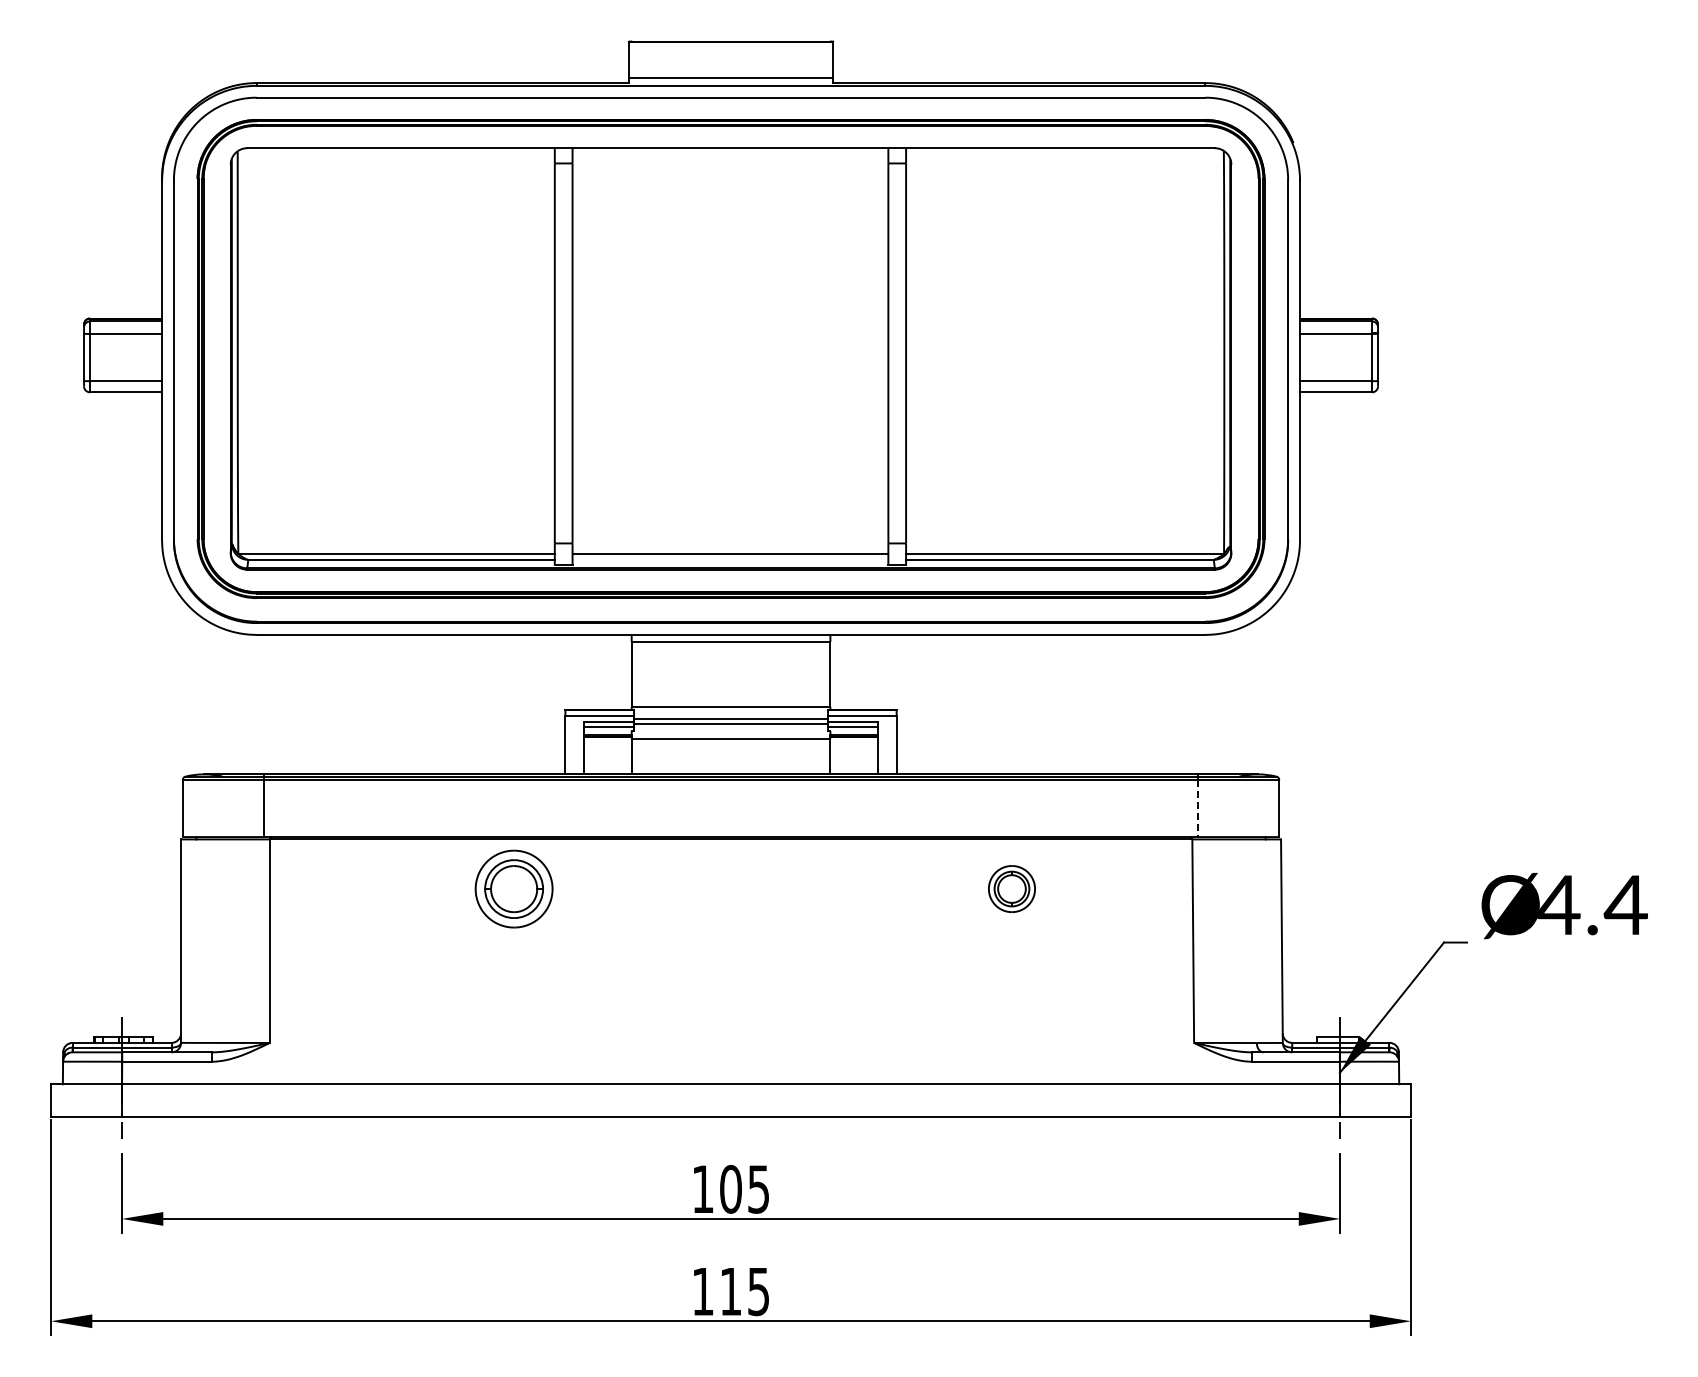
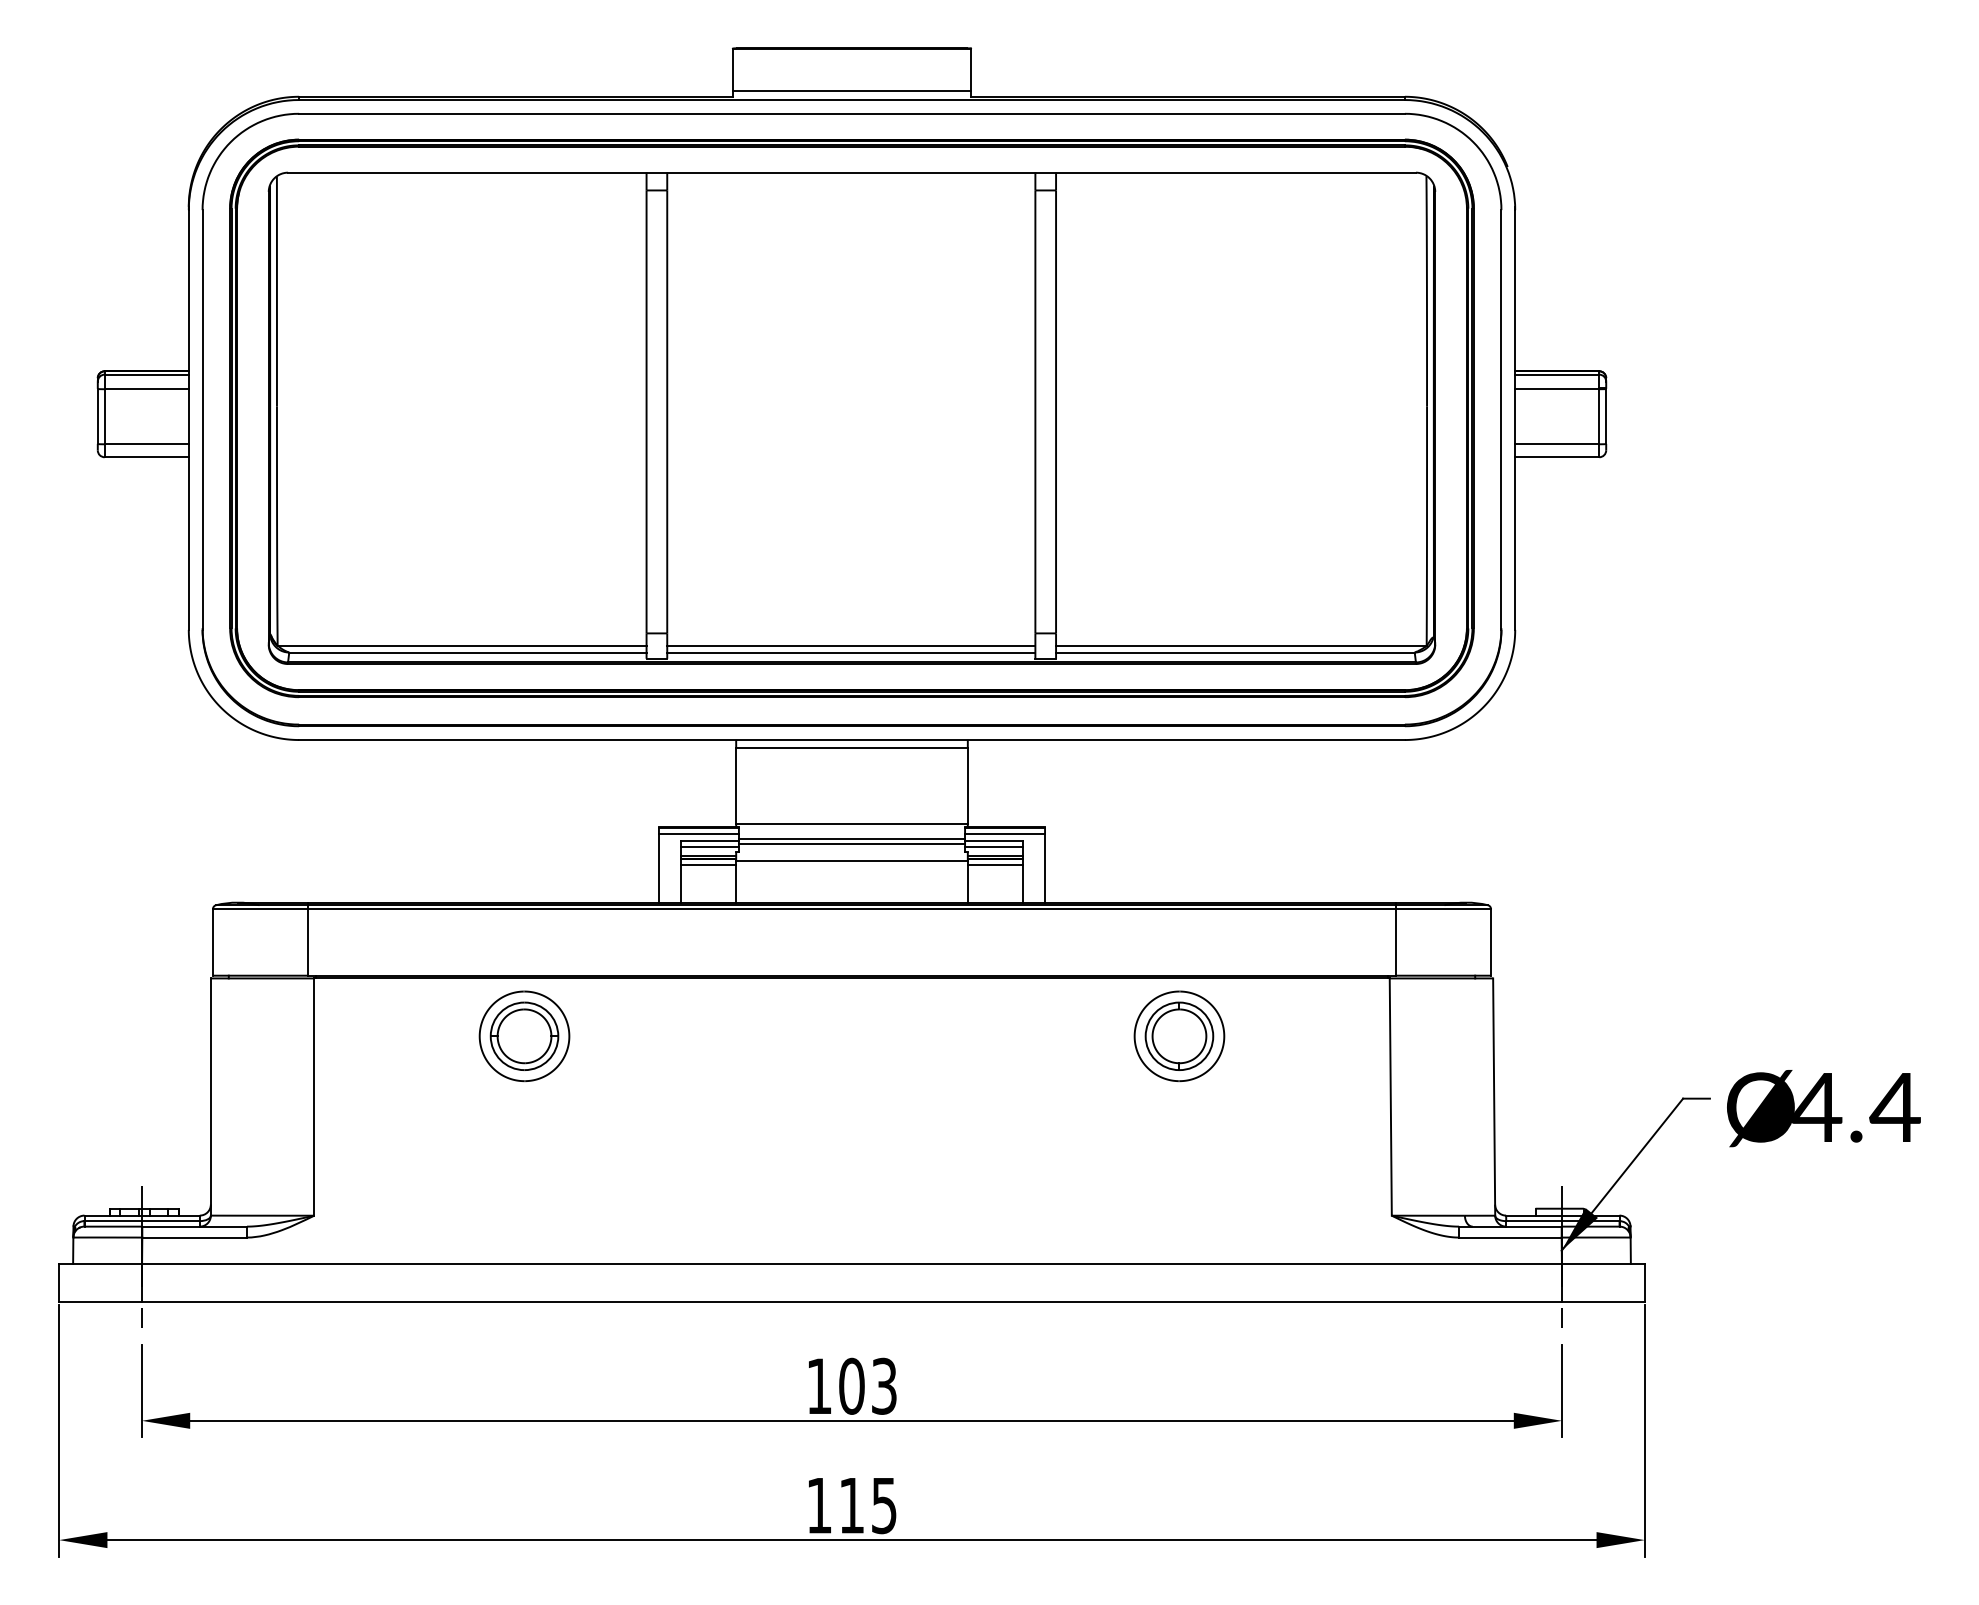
line: (730, 559) -> (851, 652), added
line: (607, 742) -> (707, 865), added
line: (853, 742) -> (994, 865), added
line: (1197, 809) -> (1395, 943), dashed -> solid
part: (513, 888) -> (523, 1035), moved
part: (1011, 888) -> (1178, 1035), size x1.67
text: (1564, 906) -> (1823, 1109), moved
text: (758, 1188) -> (884, 1385), 105 -> 103

